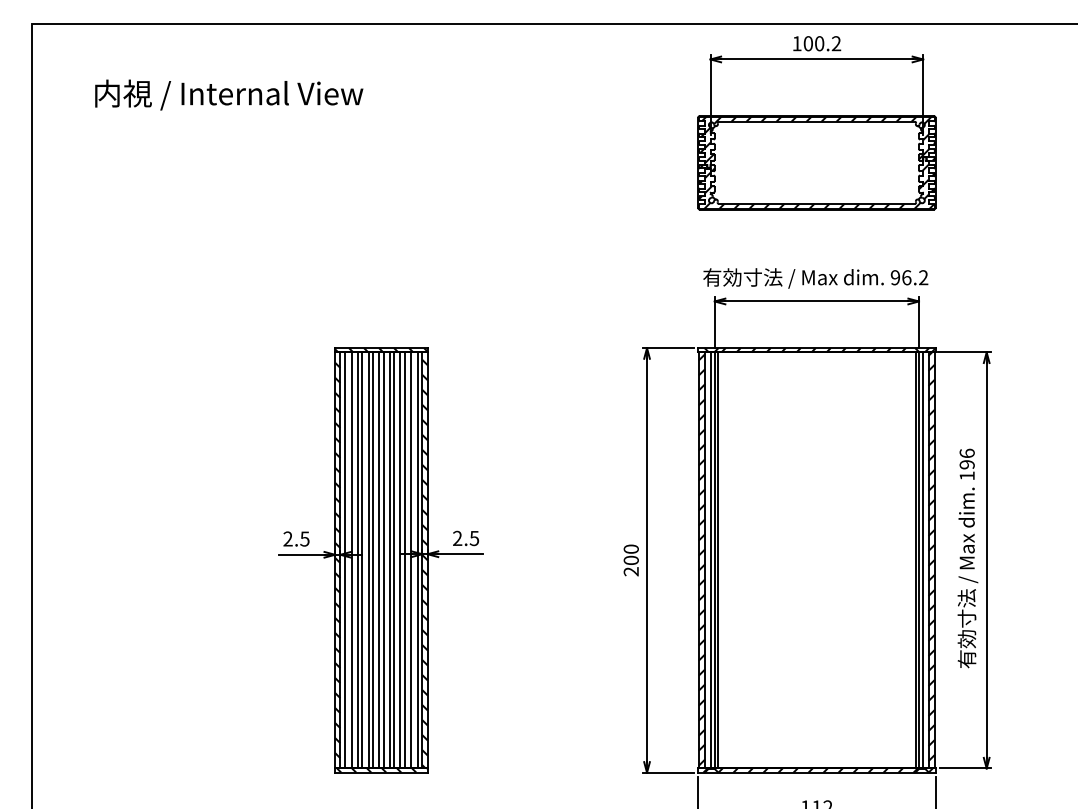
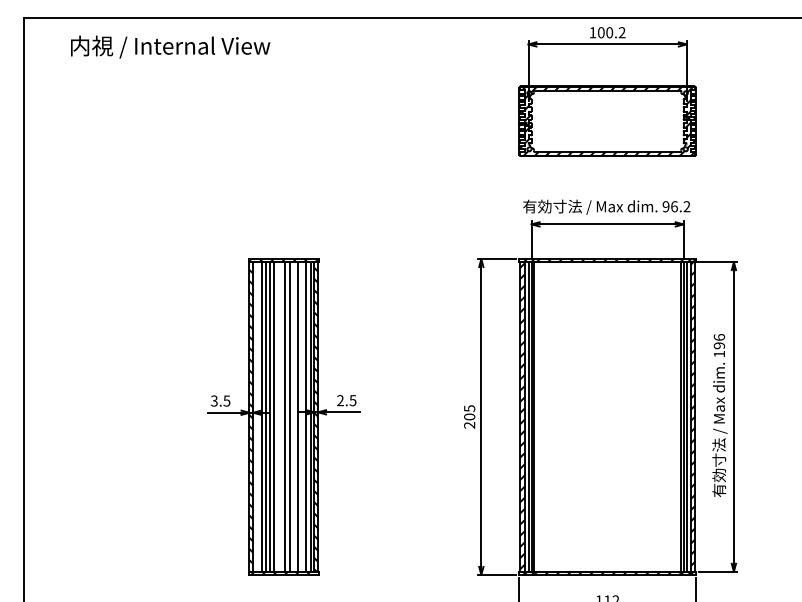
text: (229, 94) -> (170, 46), moved
text: (287, 539) -> (213, 401), 2.5 -> 3.5
text: (630, 548) -> (469, 408), 200 -> 205
line: (344, 560) -> (256, 417), removed
line: (372, 560) -> (277, 417), removed
line: (379, 560) -> (282, 417), removed
line: (394, 560) -> (293, 417), removed
line: (404, 560) -> (300, 417), removed

